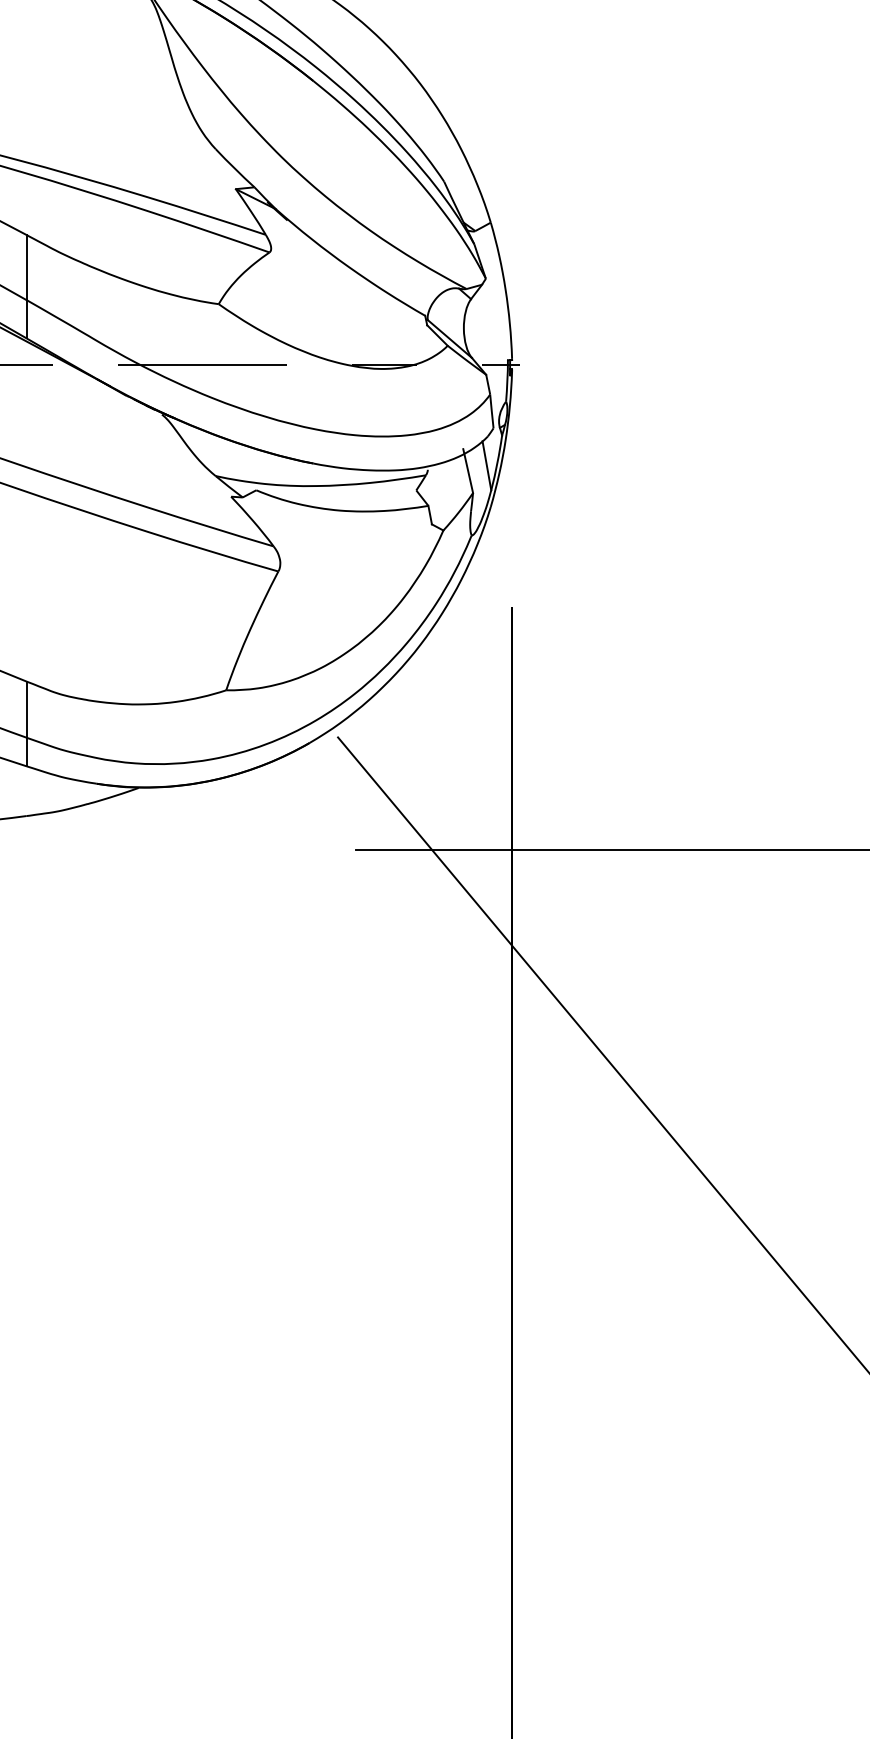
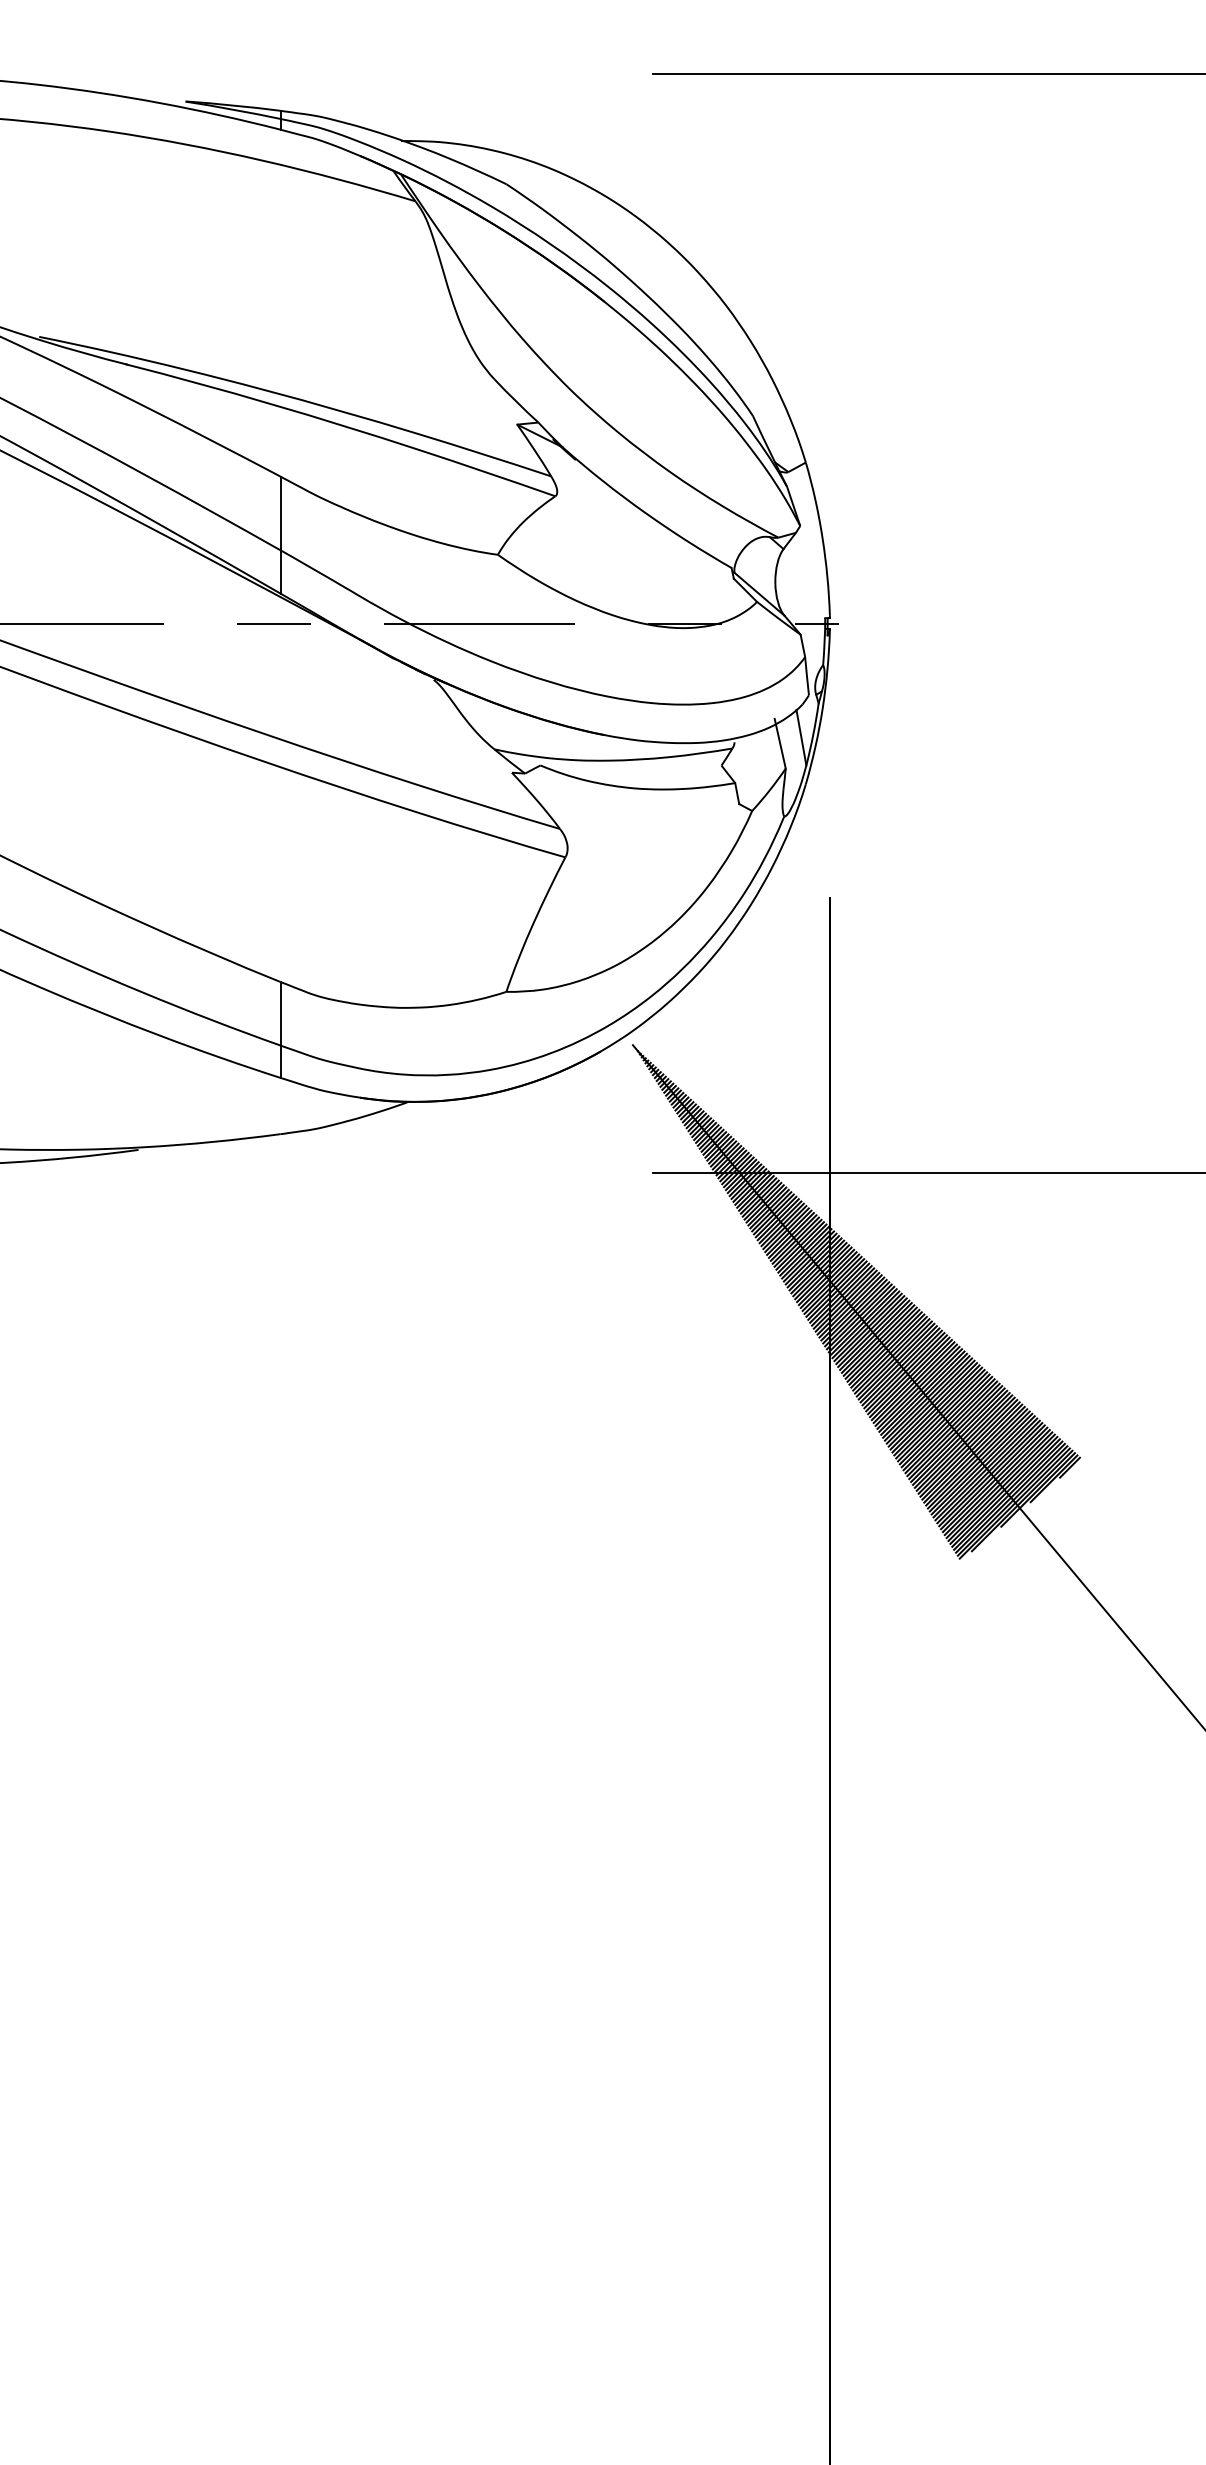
hatch: (535, 964) -> (856, 1302), added

